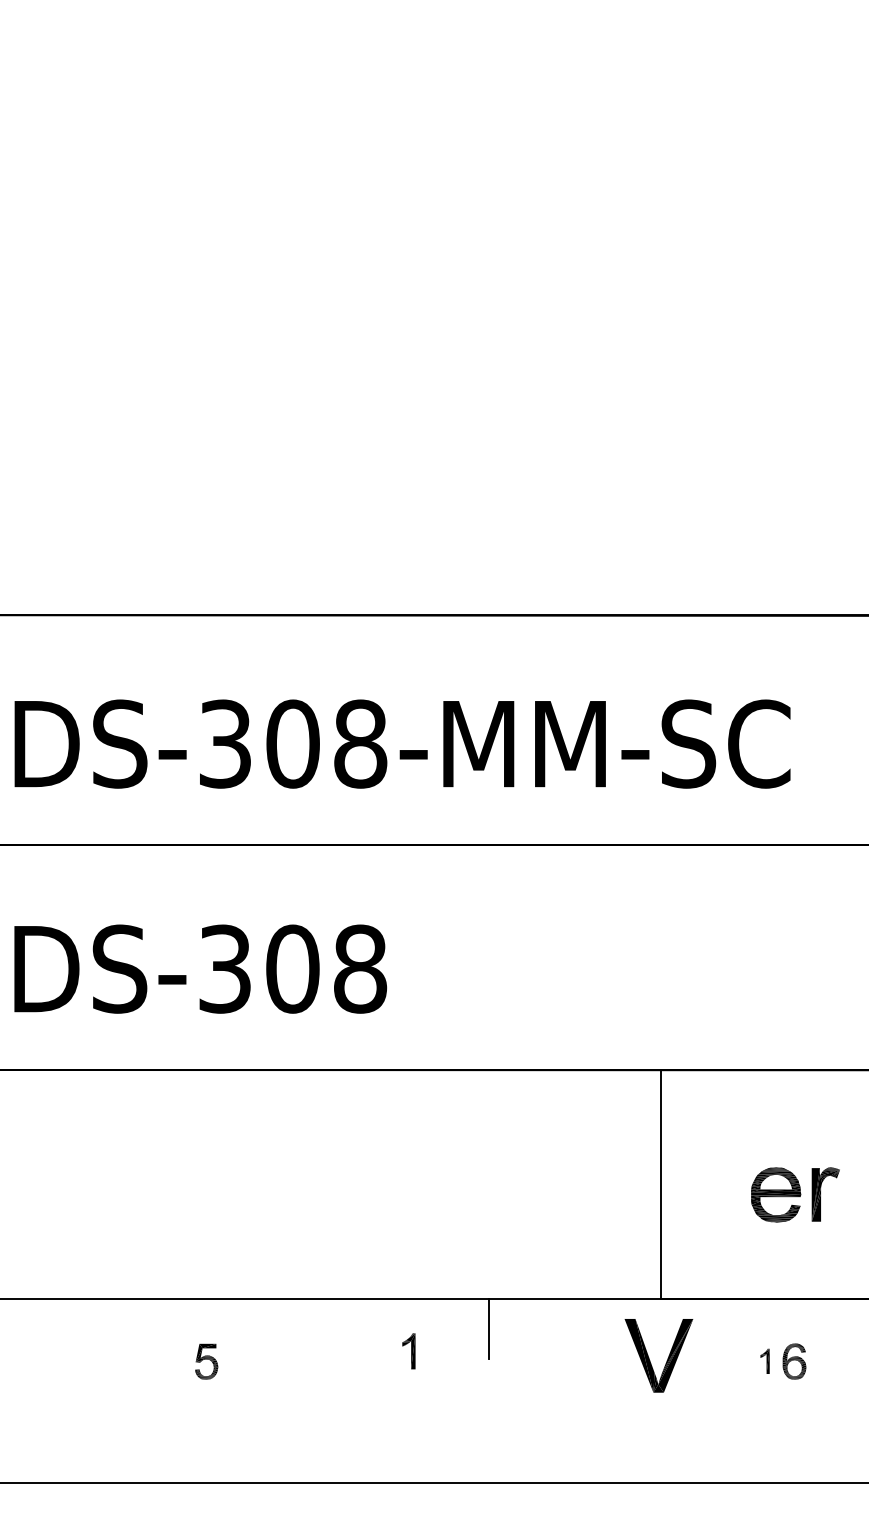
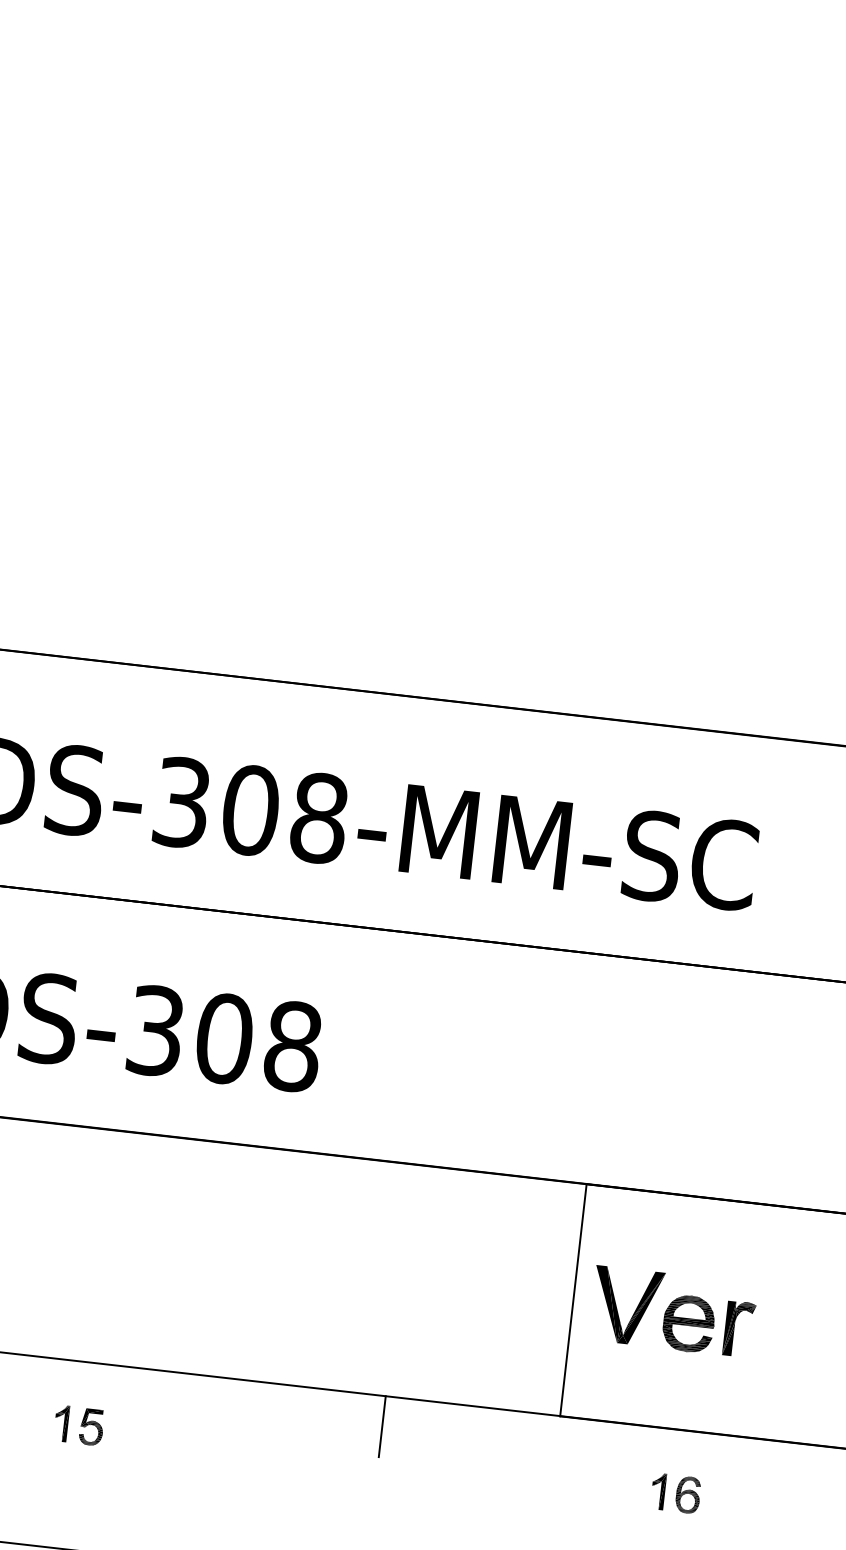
part: (408, 1351) -> (61, 1423), moved
part: (649, 1357) -> (617, 1306), moved
part: (764, 1361) -> (657, 1491), size x1.43

